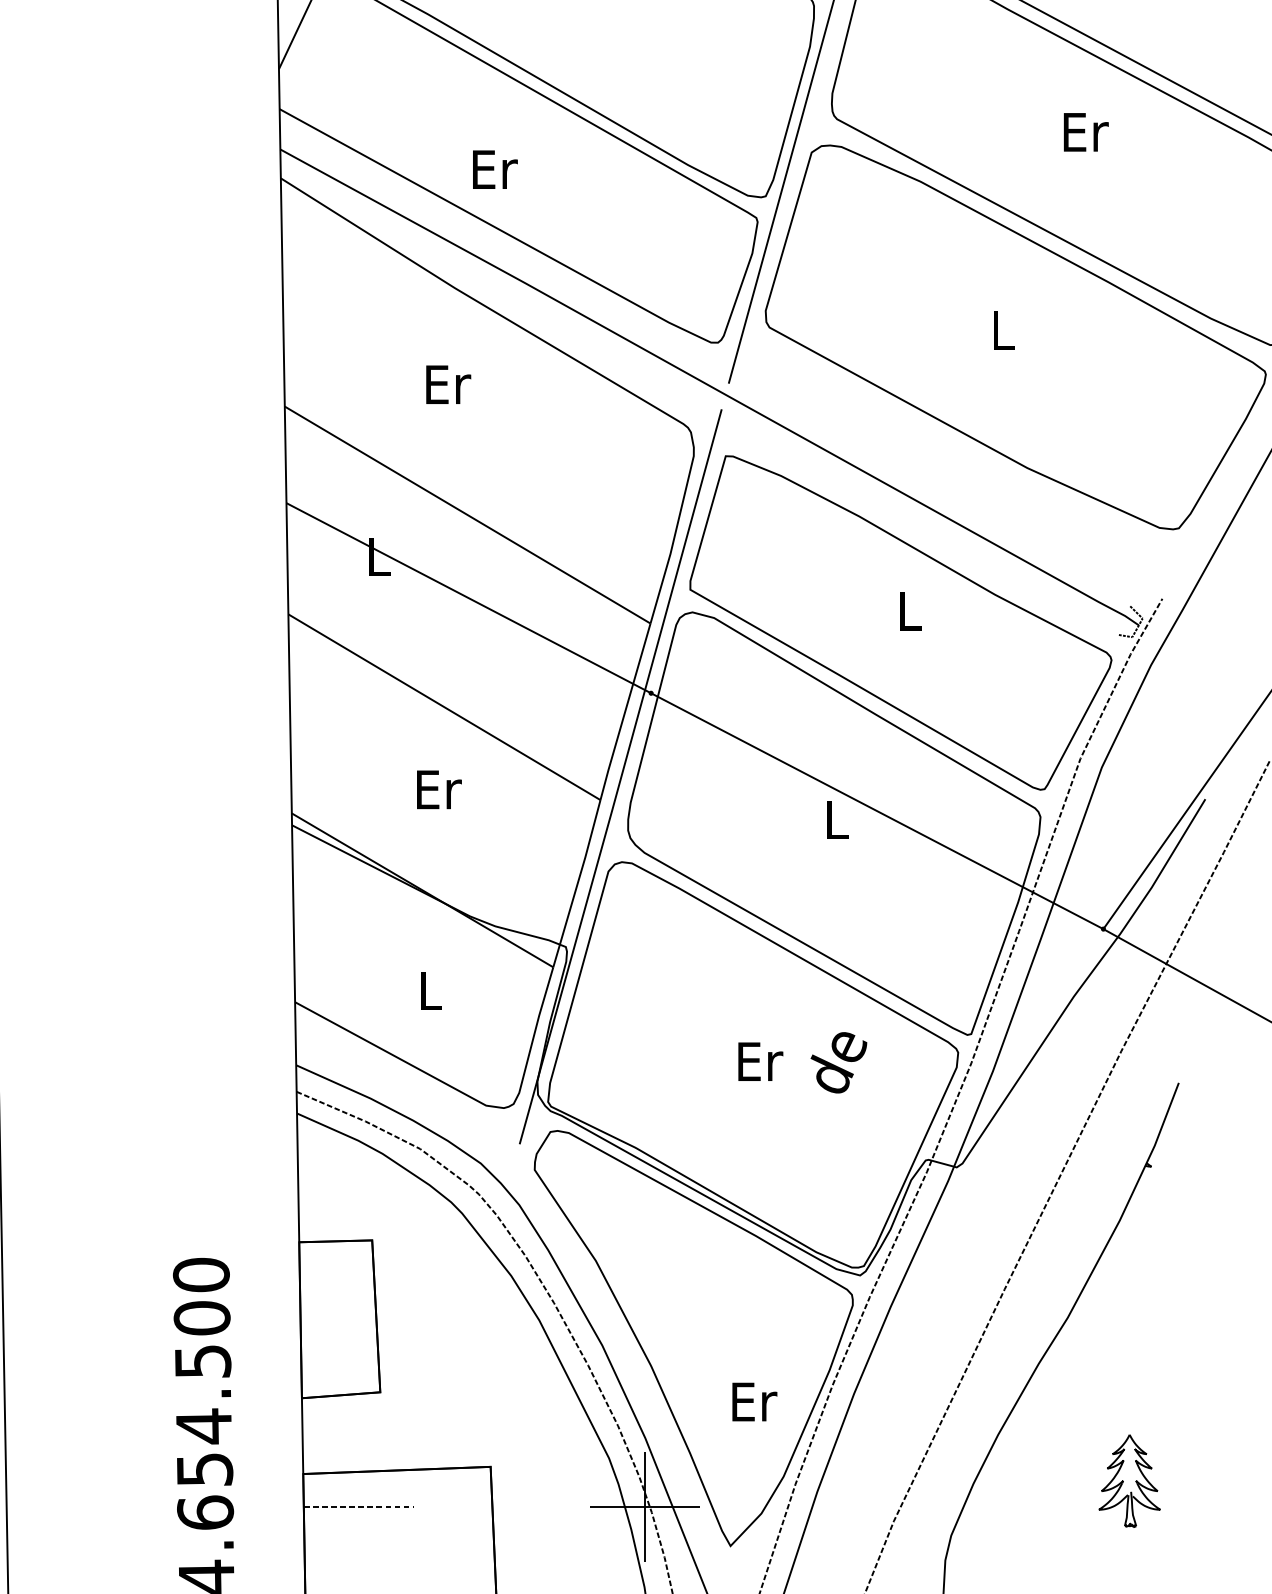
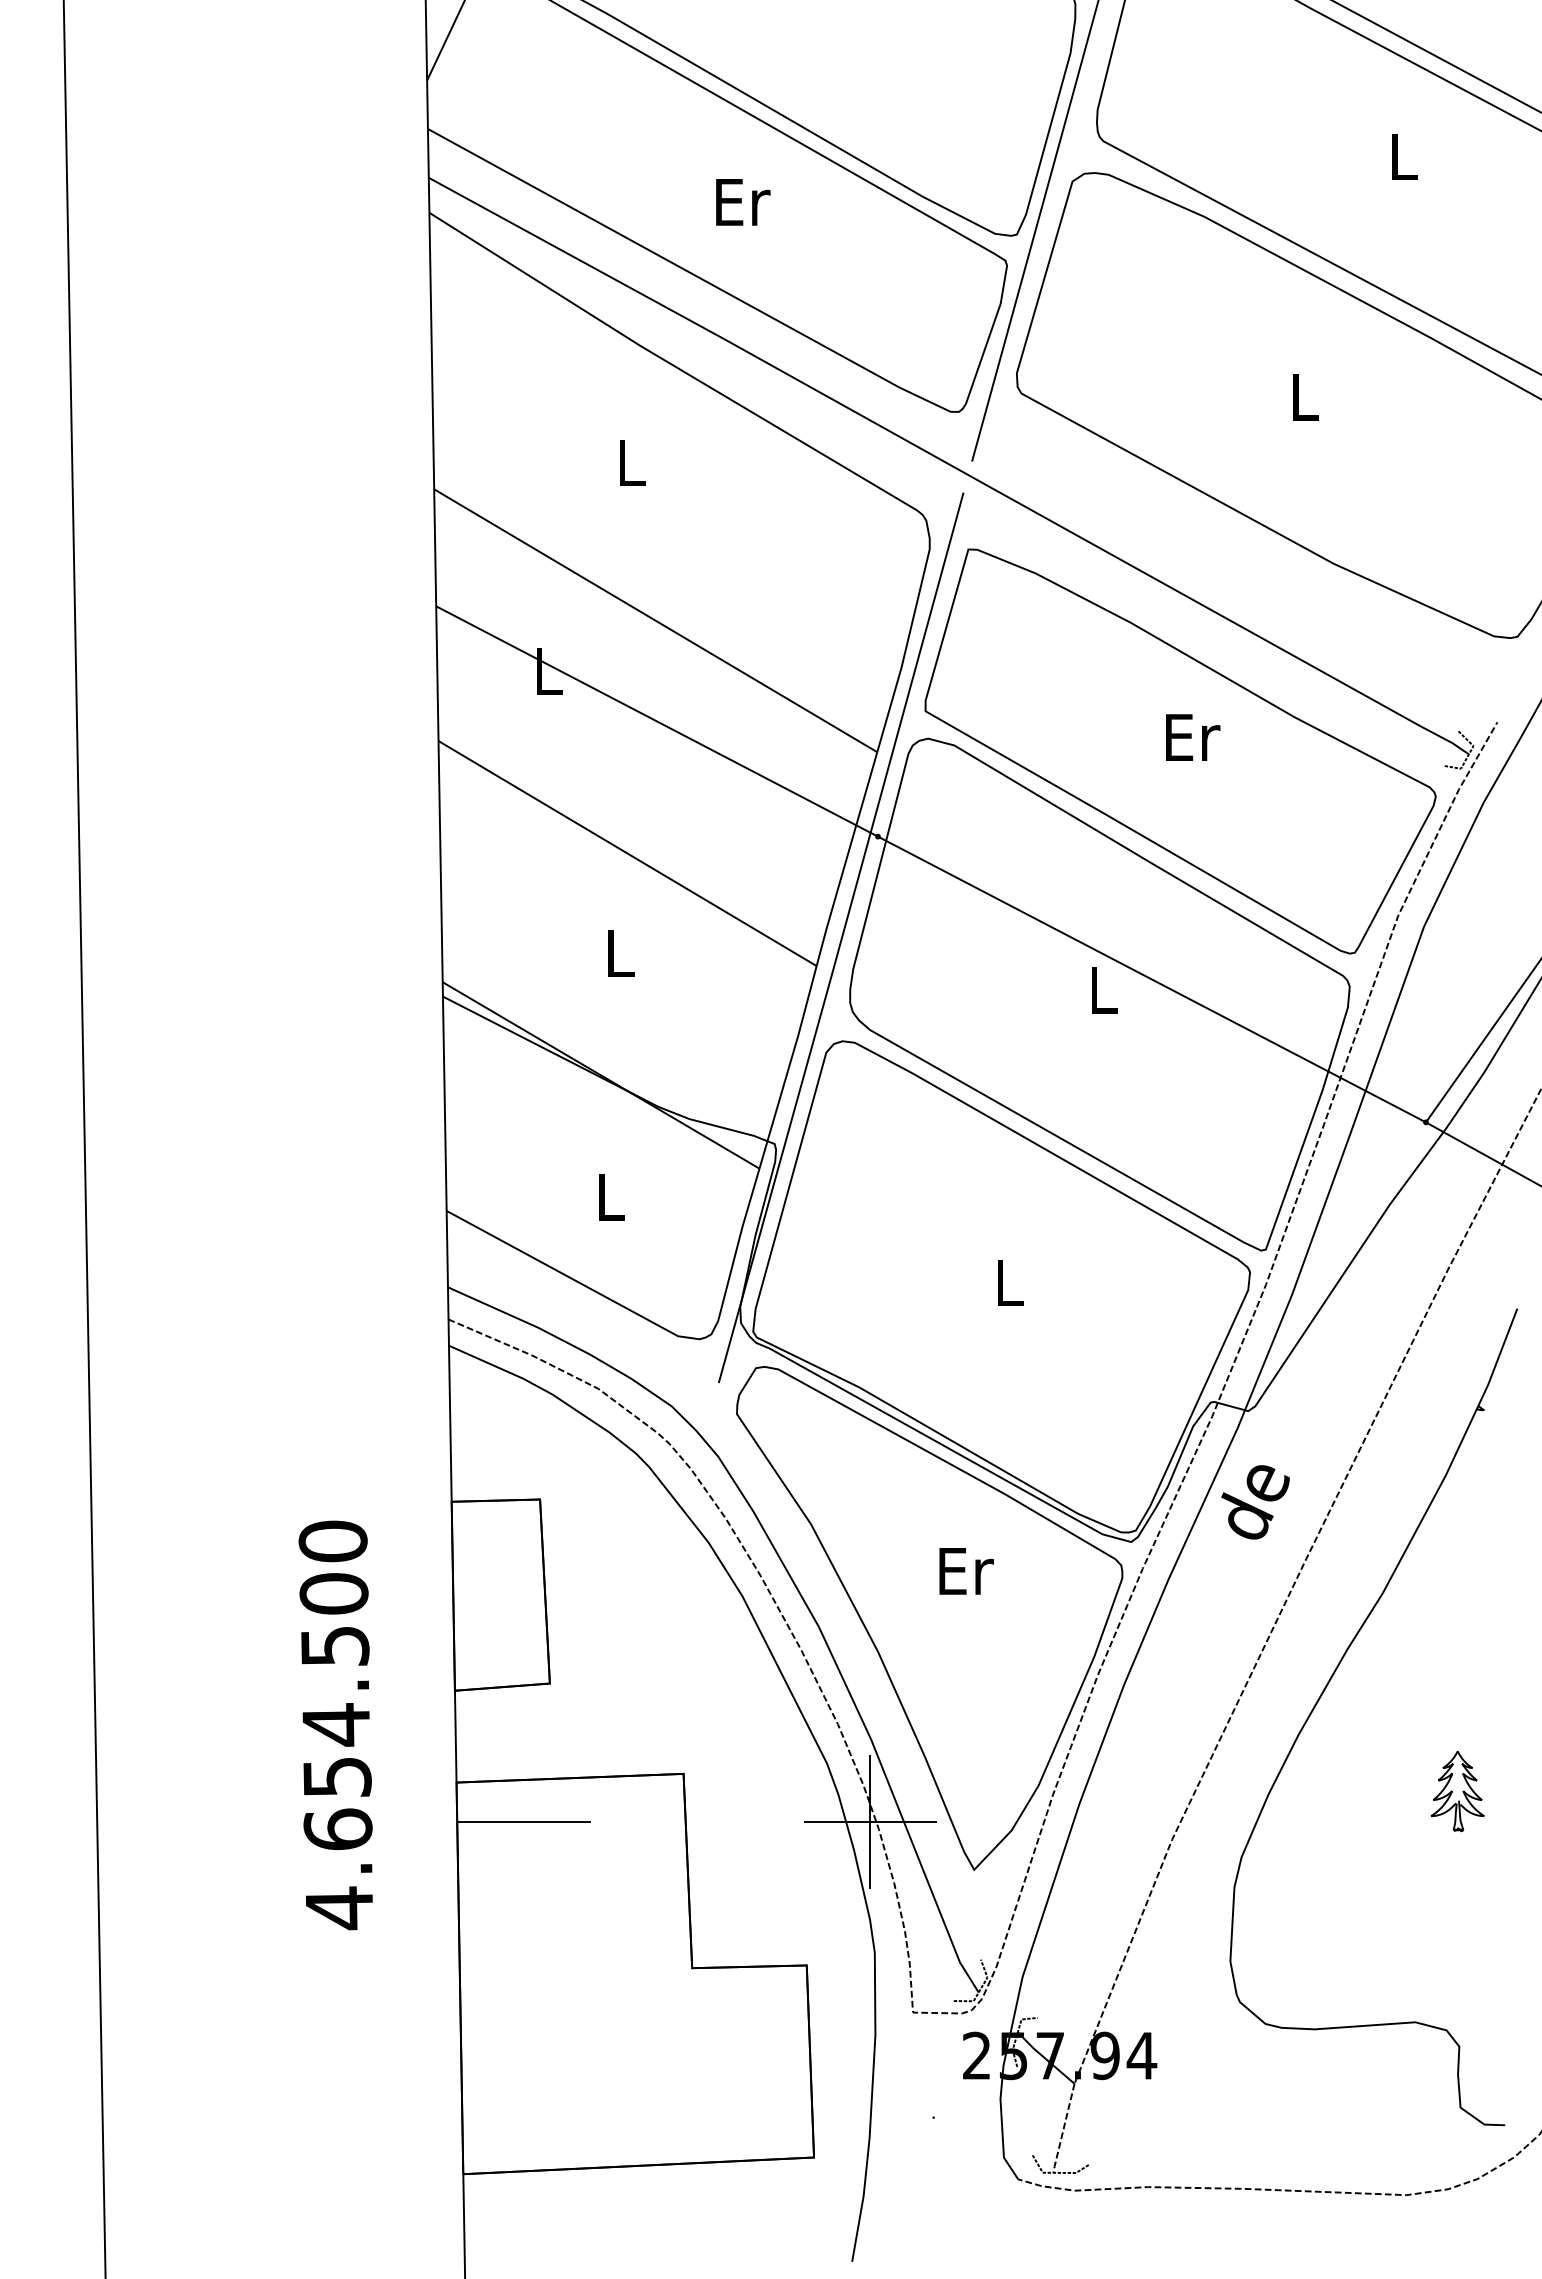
text: (1086, 131) -> (1405, 156), Er -> L
text: (495, 169) -> (743, 202), moved
text: (448, 384) -> (632, 462), Er -> L
text: (911, 611) -> (1193, 737), L -> Er
text: (439, 789) -> (621, 953), Er -> L
text: (760, 1061) -> (1010, 1282), Er -> L
text: (838, 1062) -> (1255, 1502), moved
text: (754, 1402) -> (966, 1571), moved
part: (1129, 1481) -> (1457, 1791), size x0.71
line: (358, 1506) -> (523, 1822), dashed -> solid

